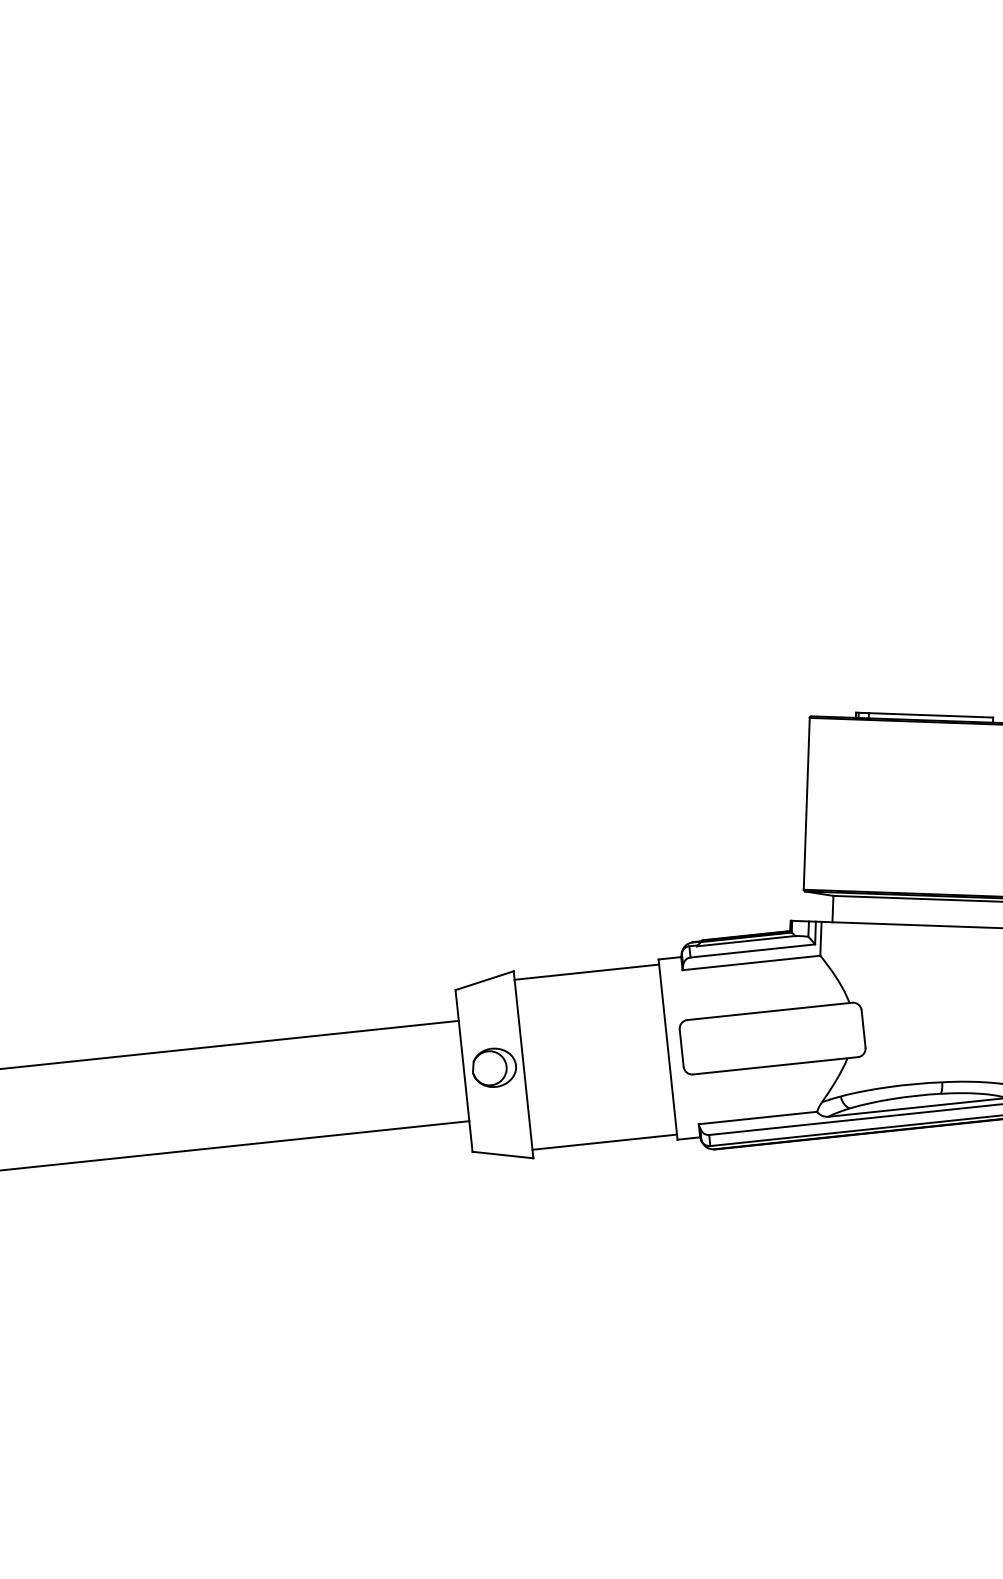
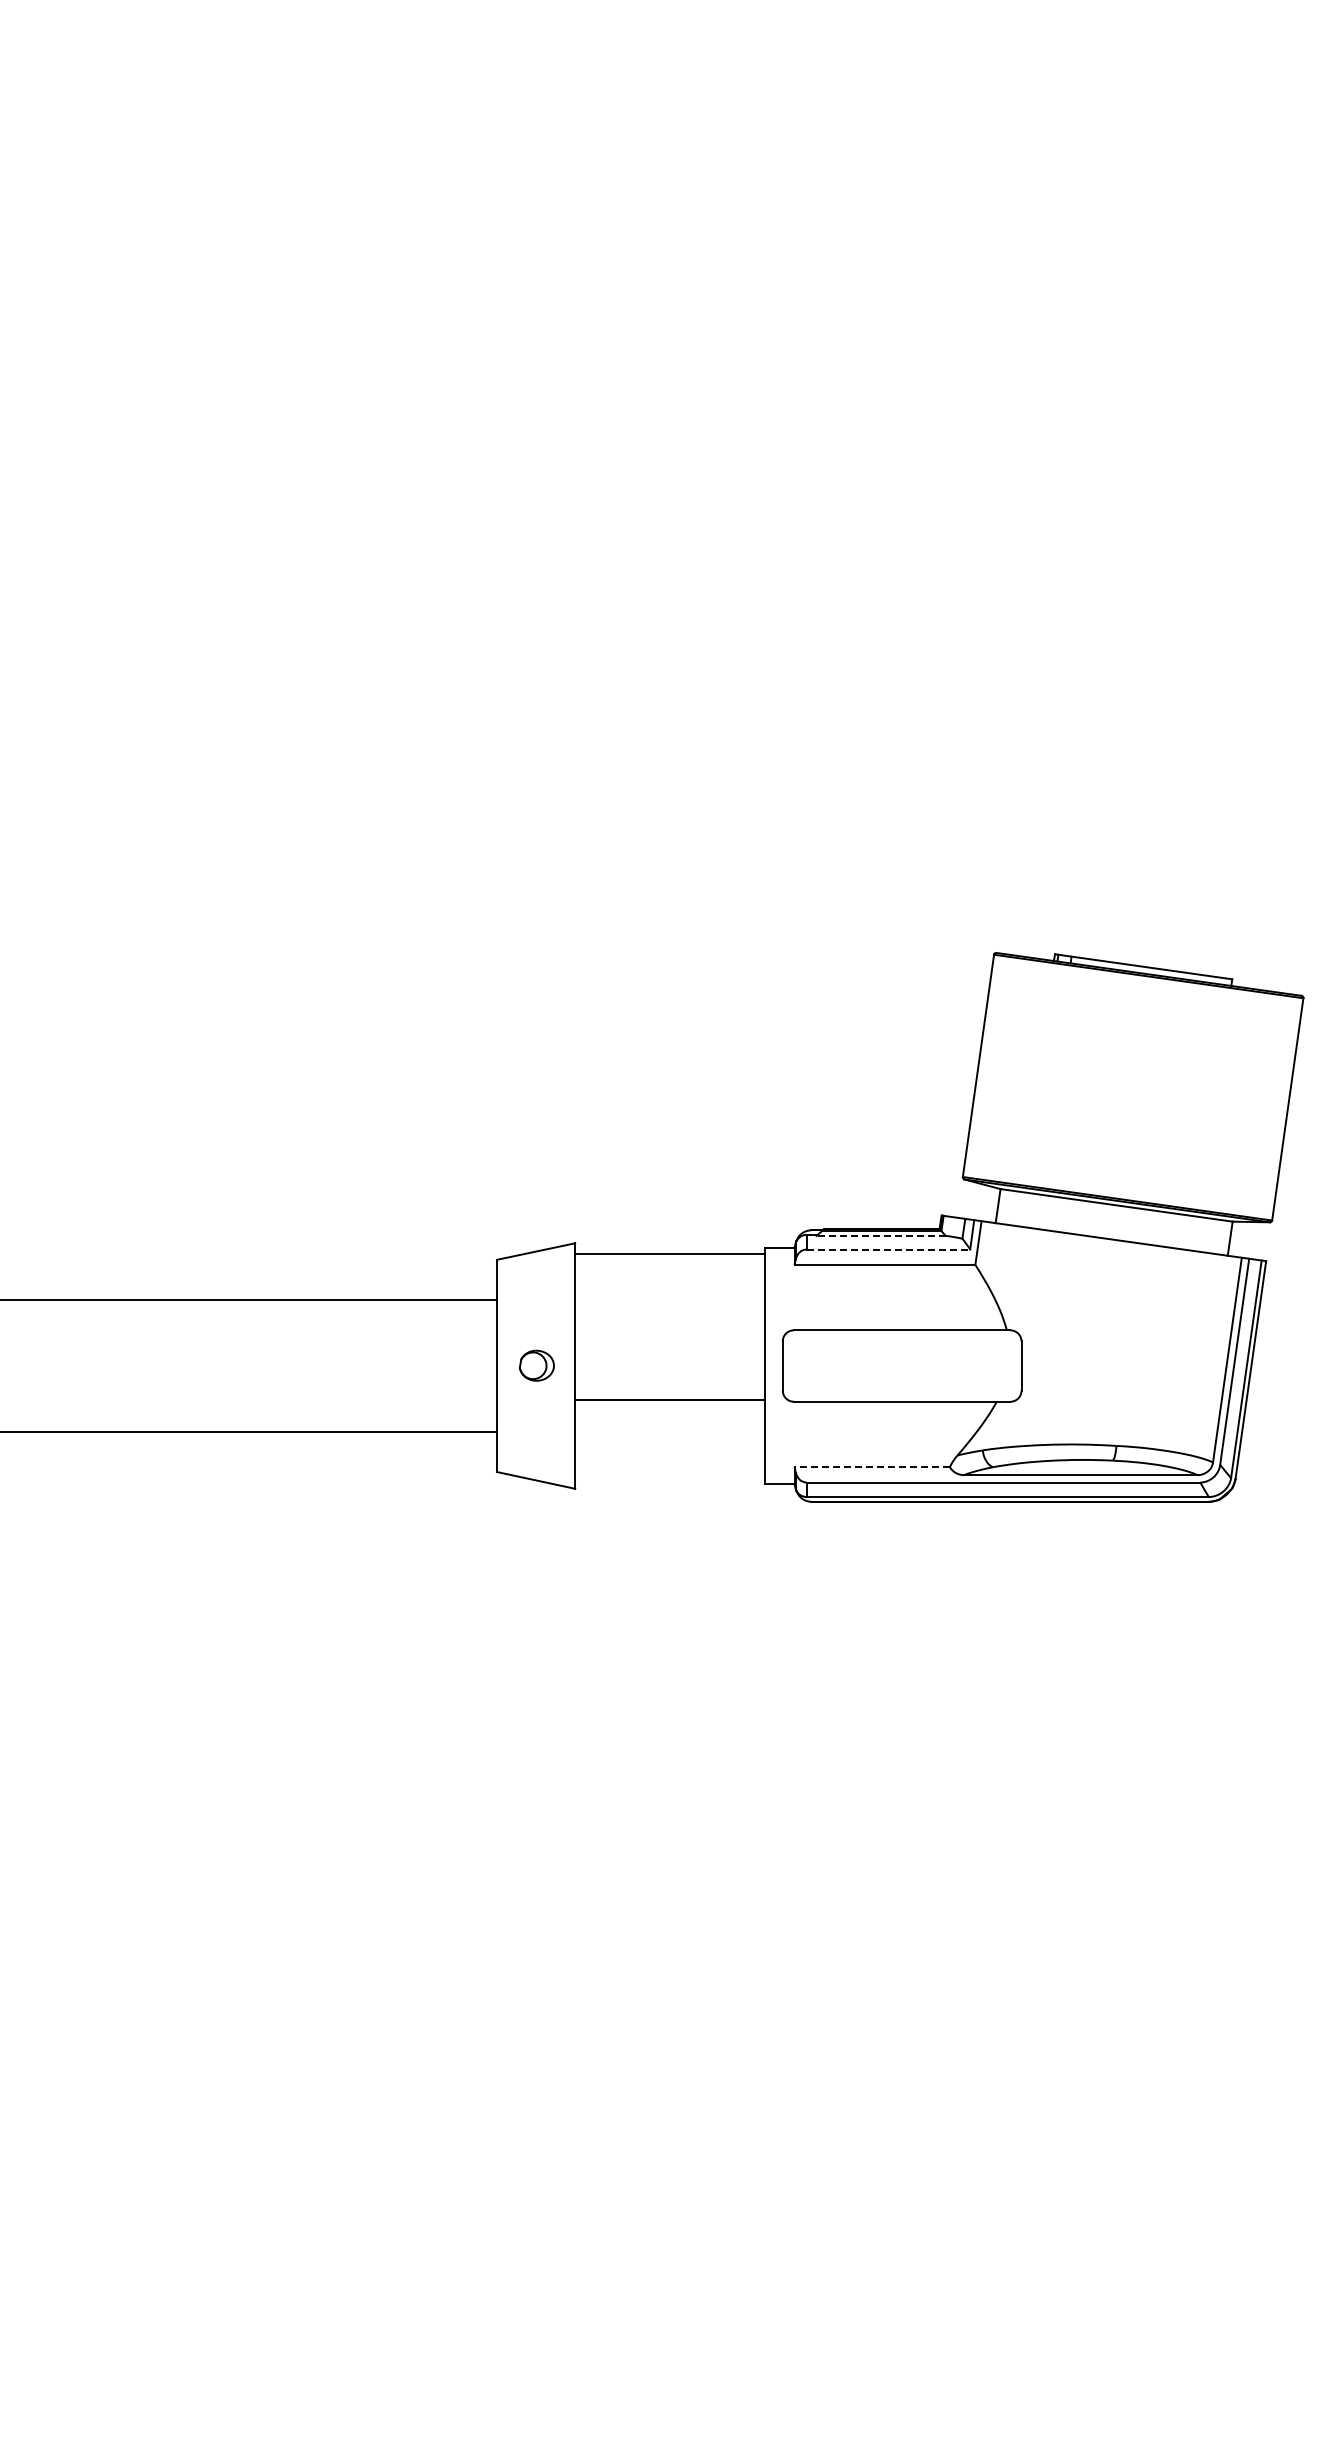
line: (746, 940) -> (881, 1235), solid -> dashed
line: (752, 950) -> (888, 1249), solid -> dashed
part: (494, 1067) -> (536, 1365), size x0.6
line: (758, 1118) -> (872, 1467), solid -> dashed
line: (604, 1142) -> (669, 1399), moved

